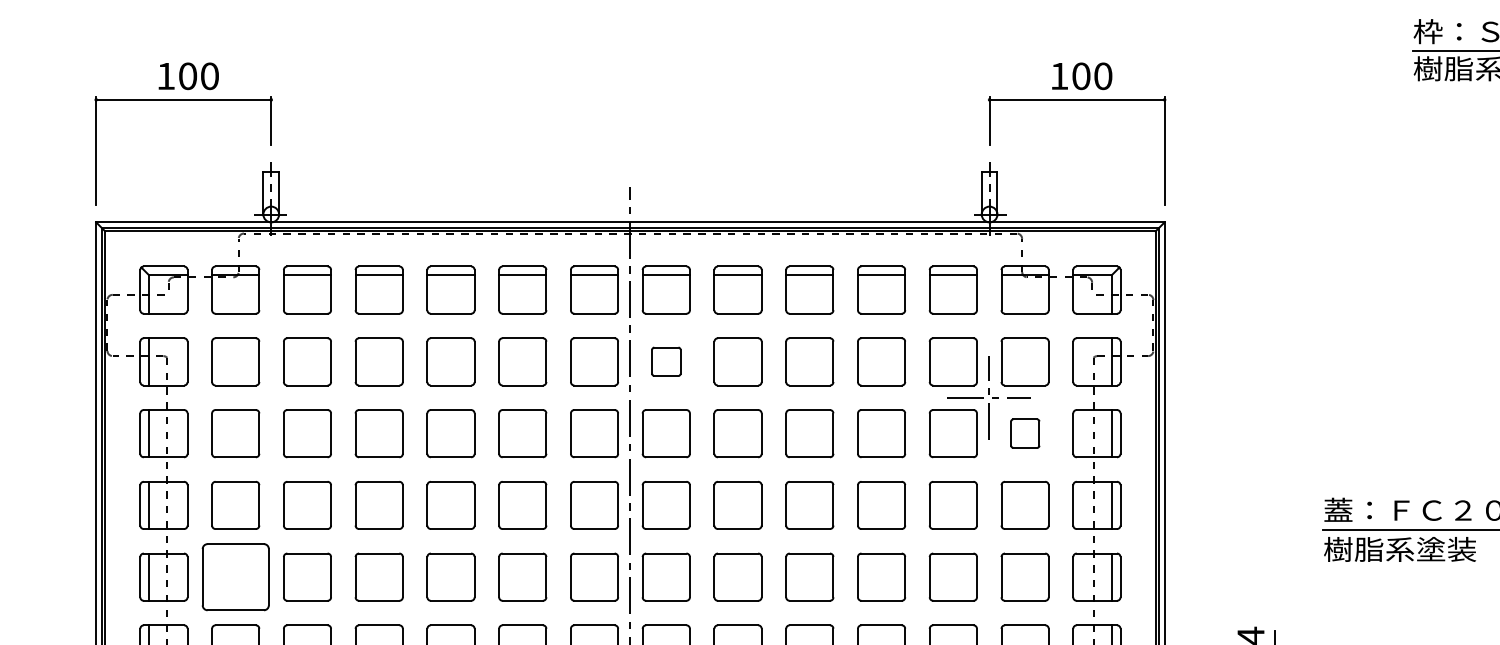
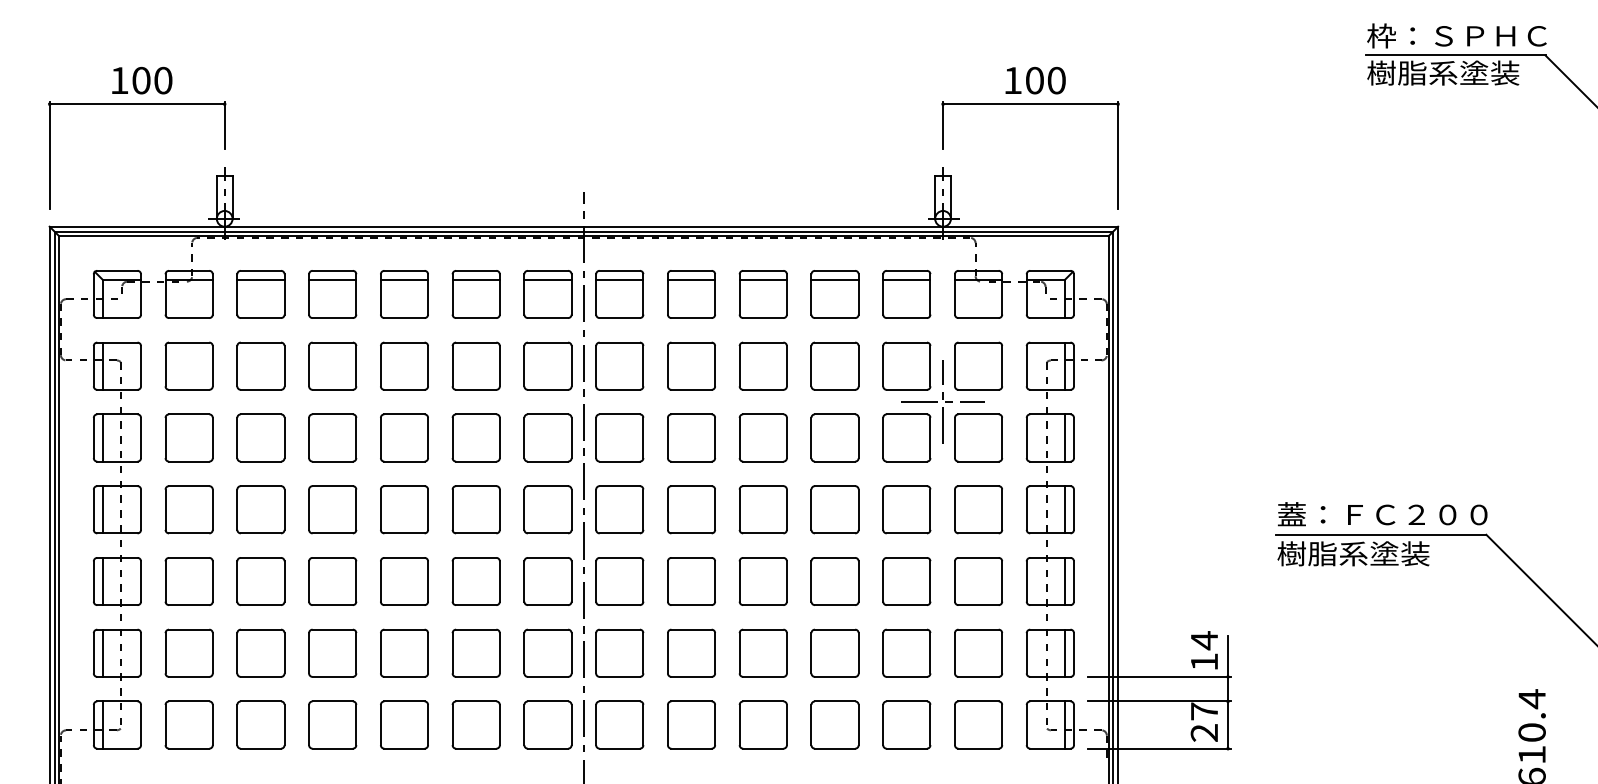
part: (666, 361) -> (619, 365), size x1.67
part: (1025, 433) -> (978, 437), size x1.67
part: (235, 577) -> (188, 581), size x0.71

